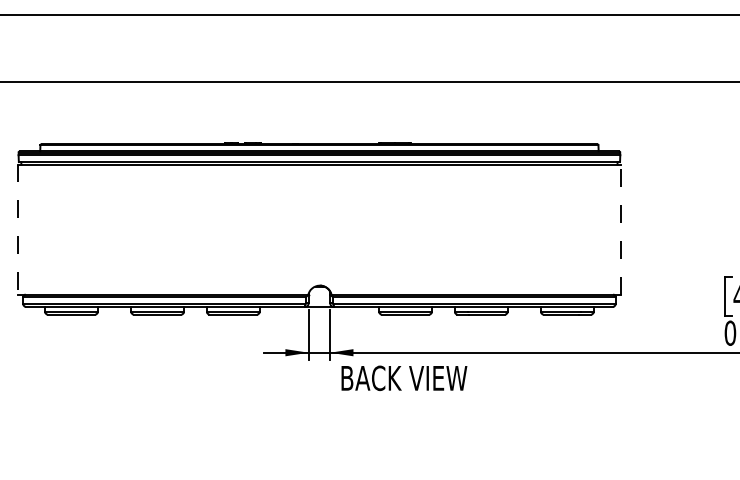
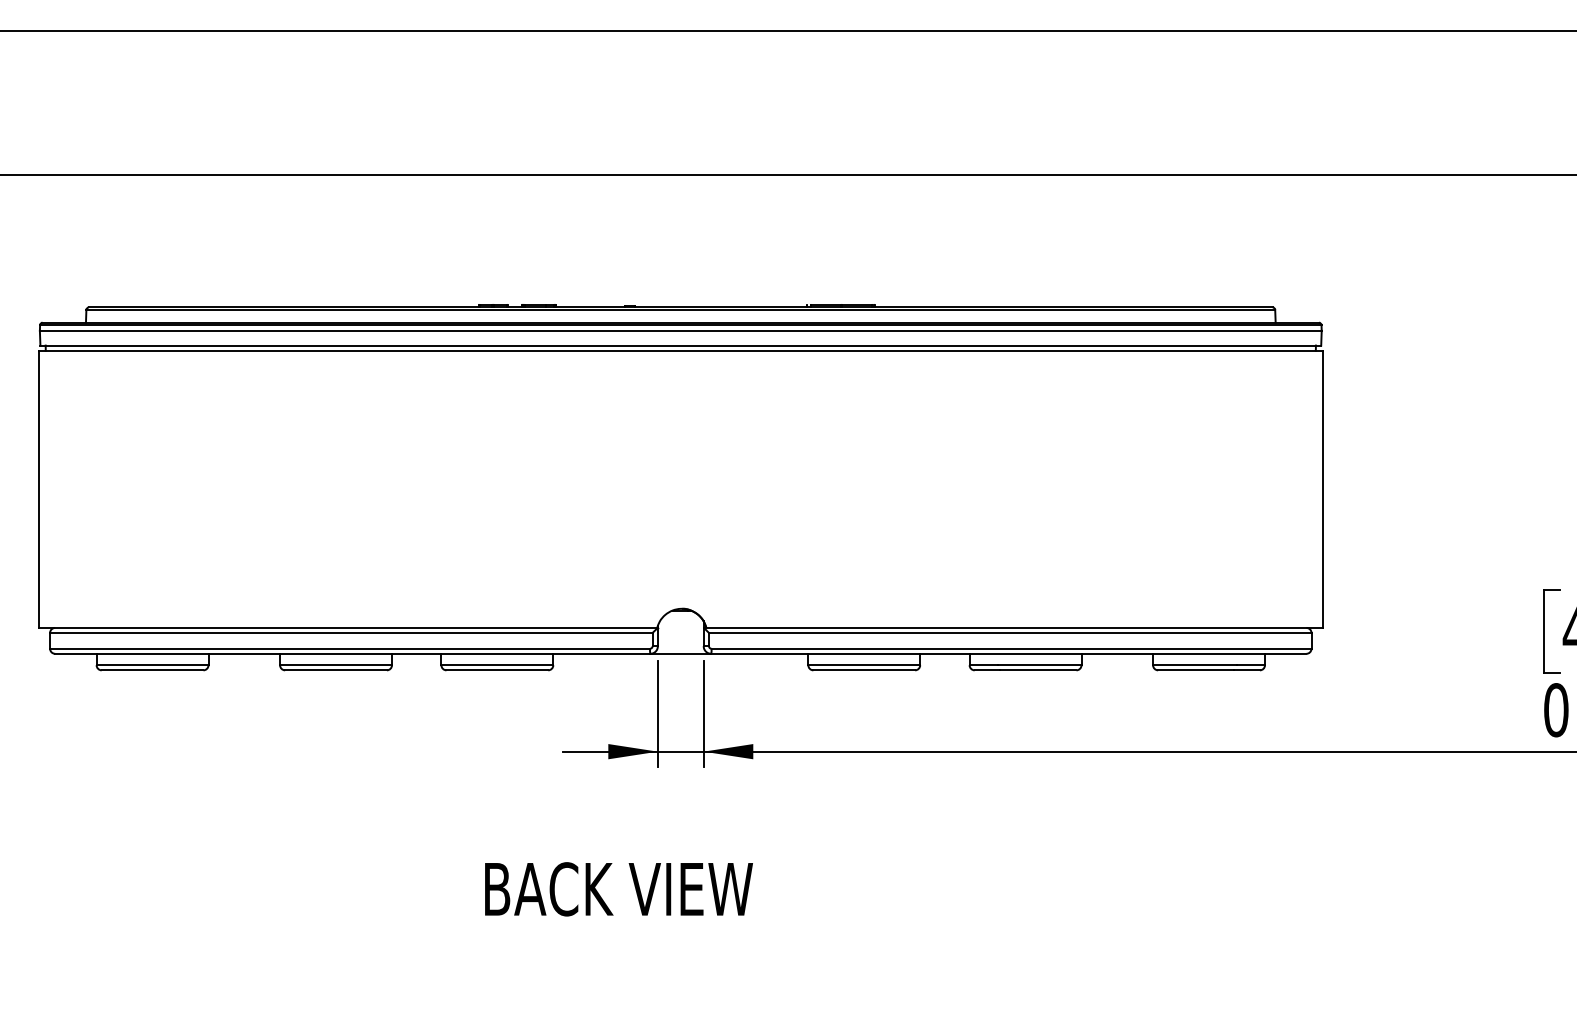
line: (620, 229) -> (1322, 489), dashed -> solid
line: (18, 230) -> (39, 491), dashed -> solid
text: (404, 377) -> (619, 887), moved

